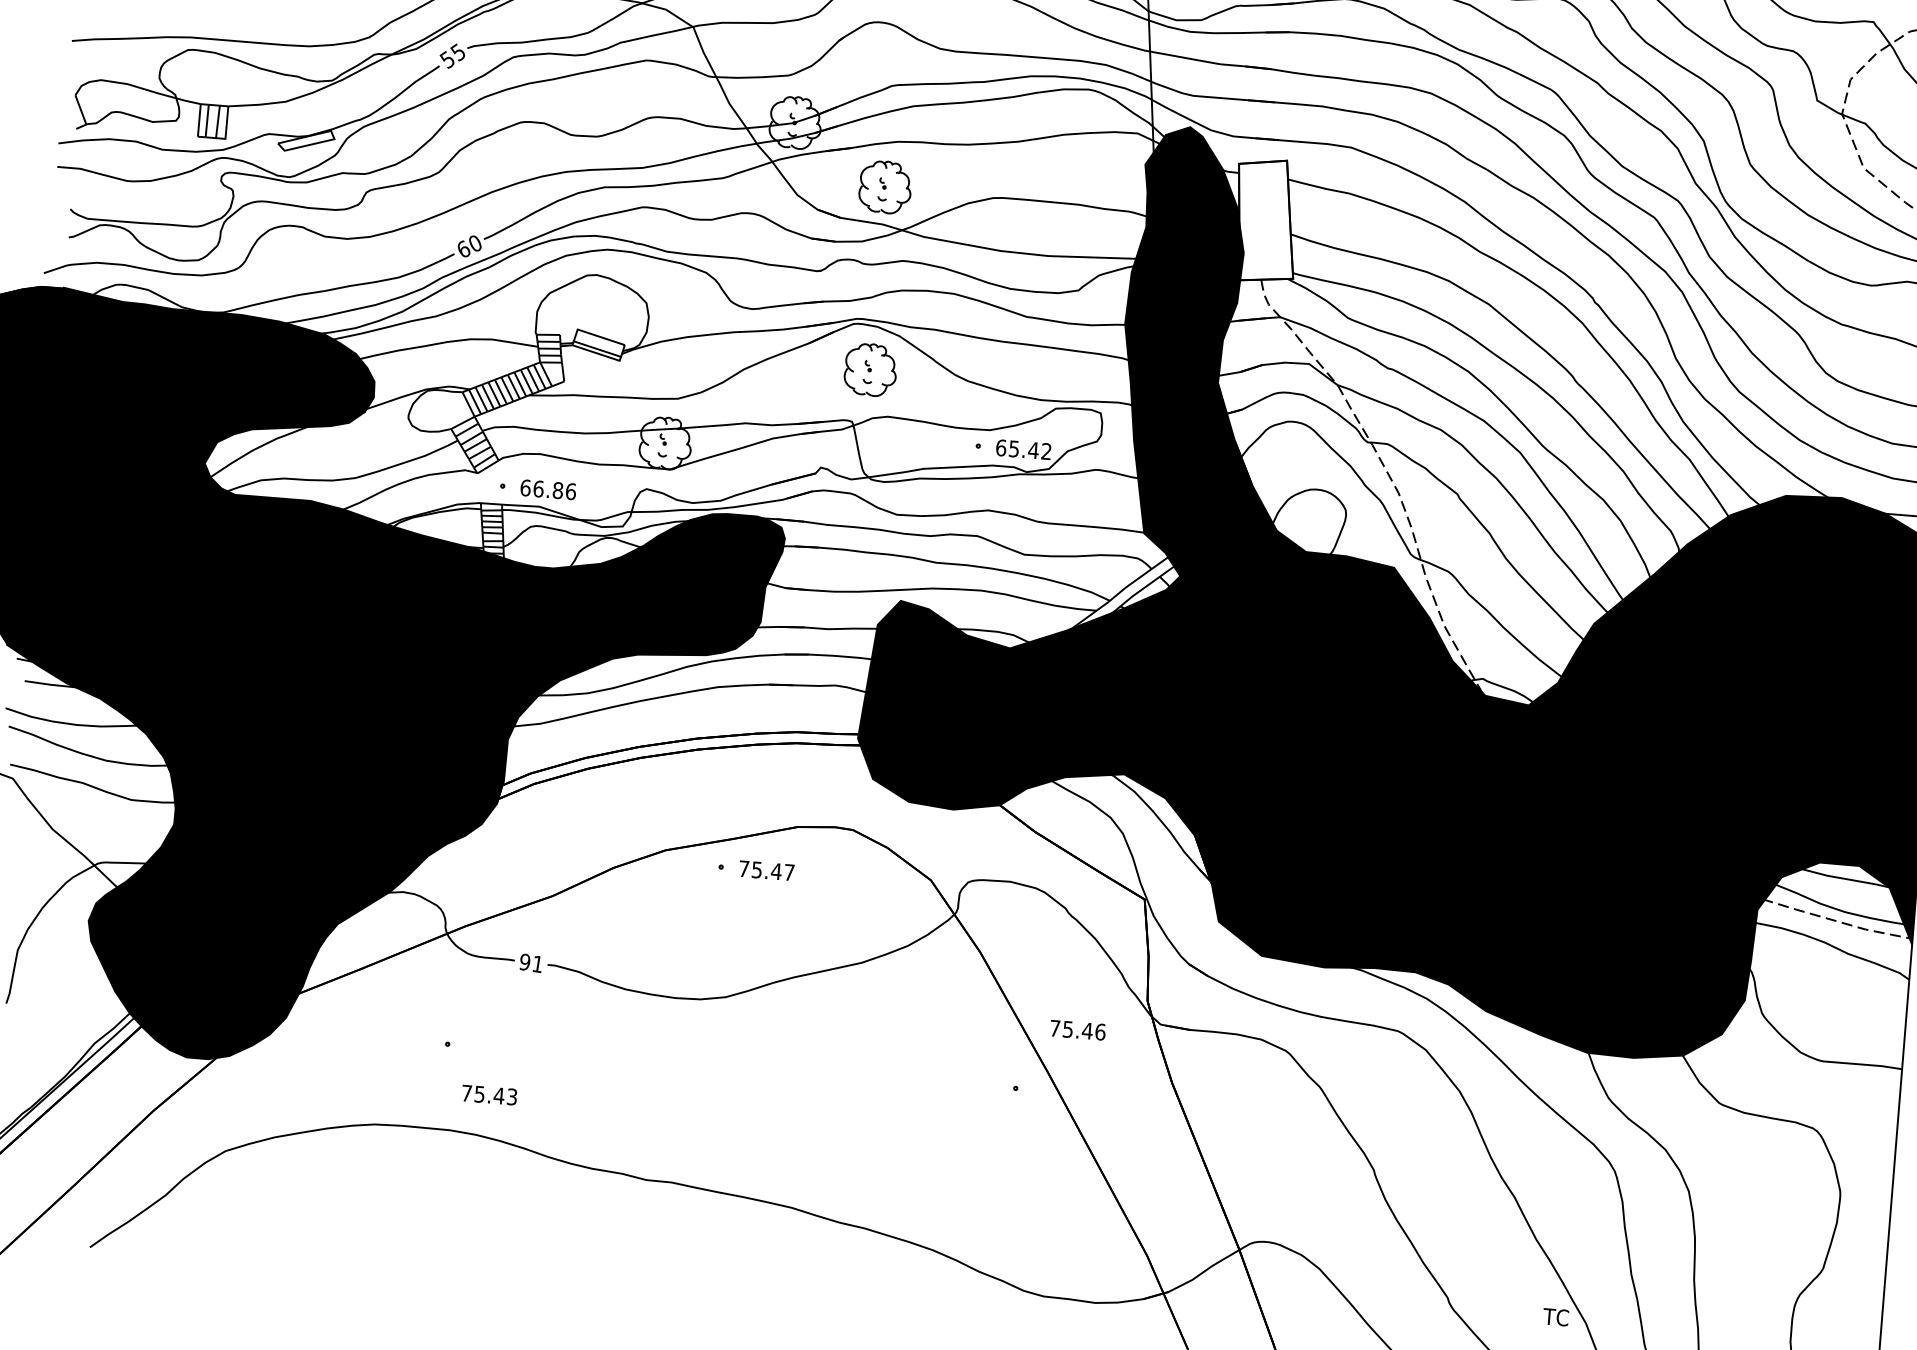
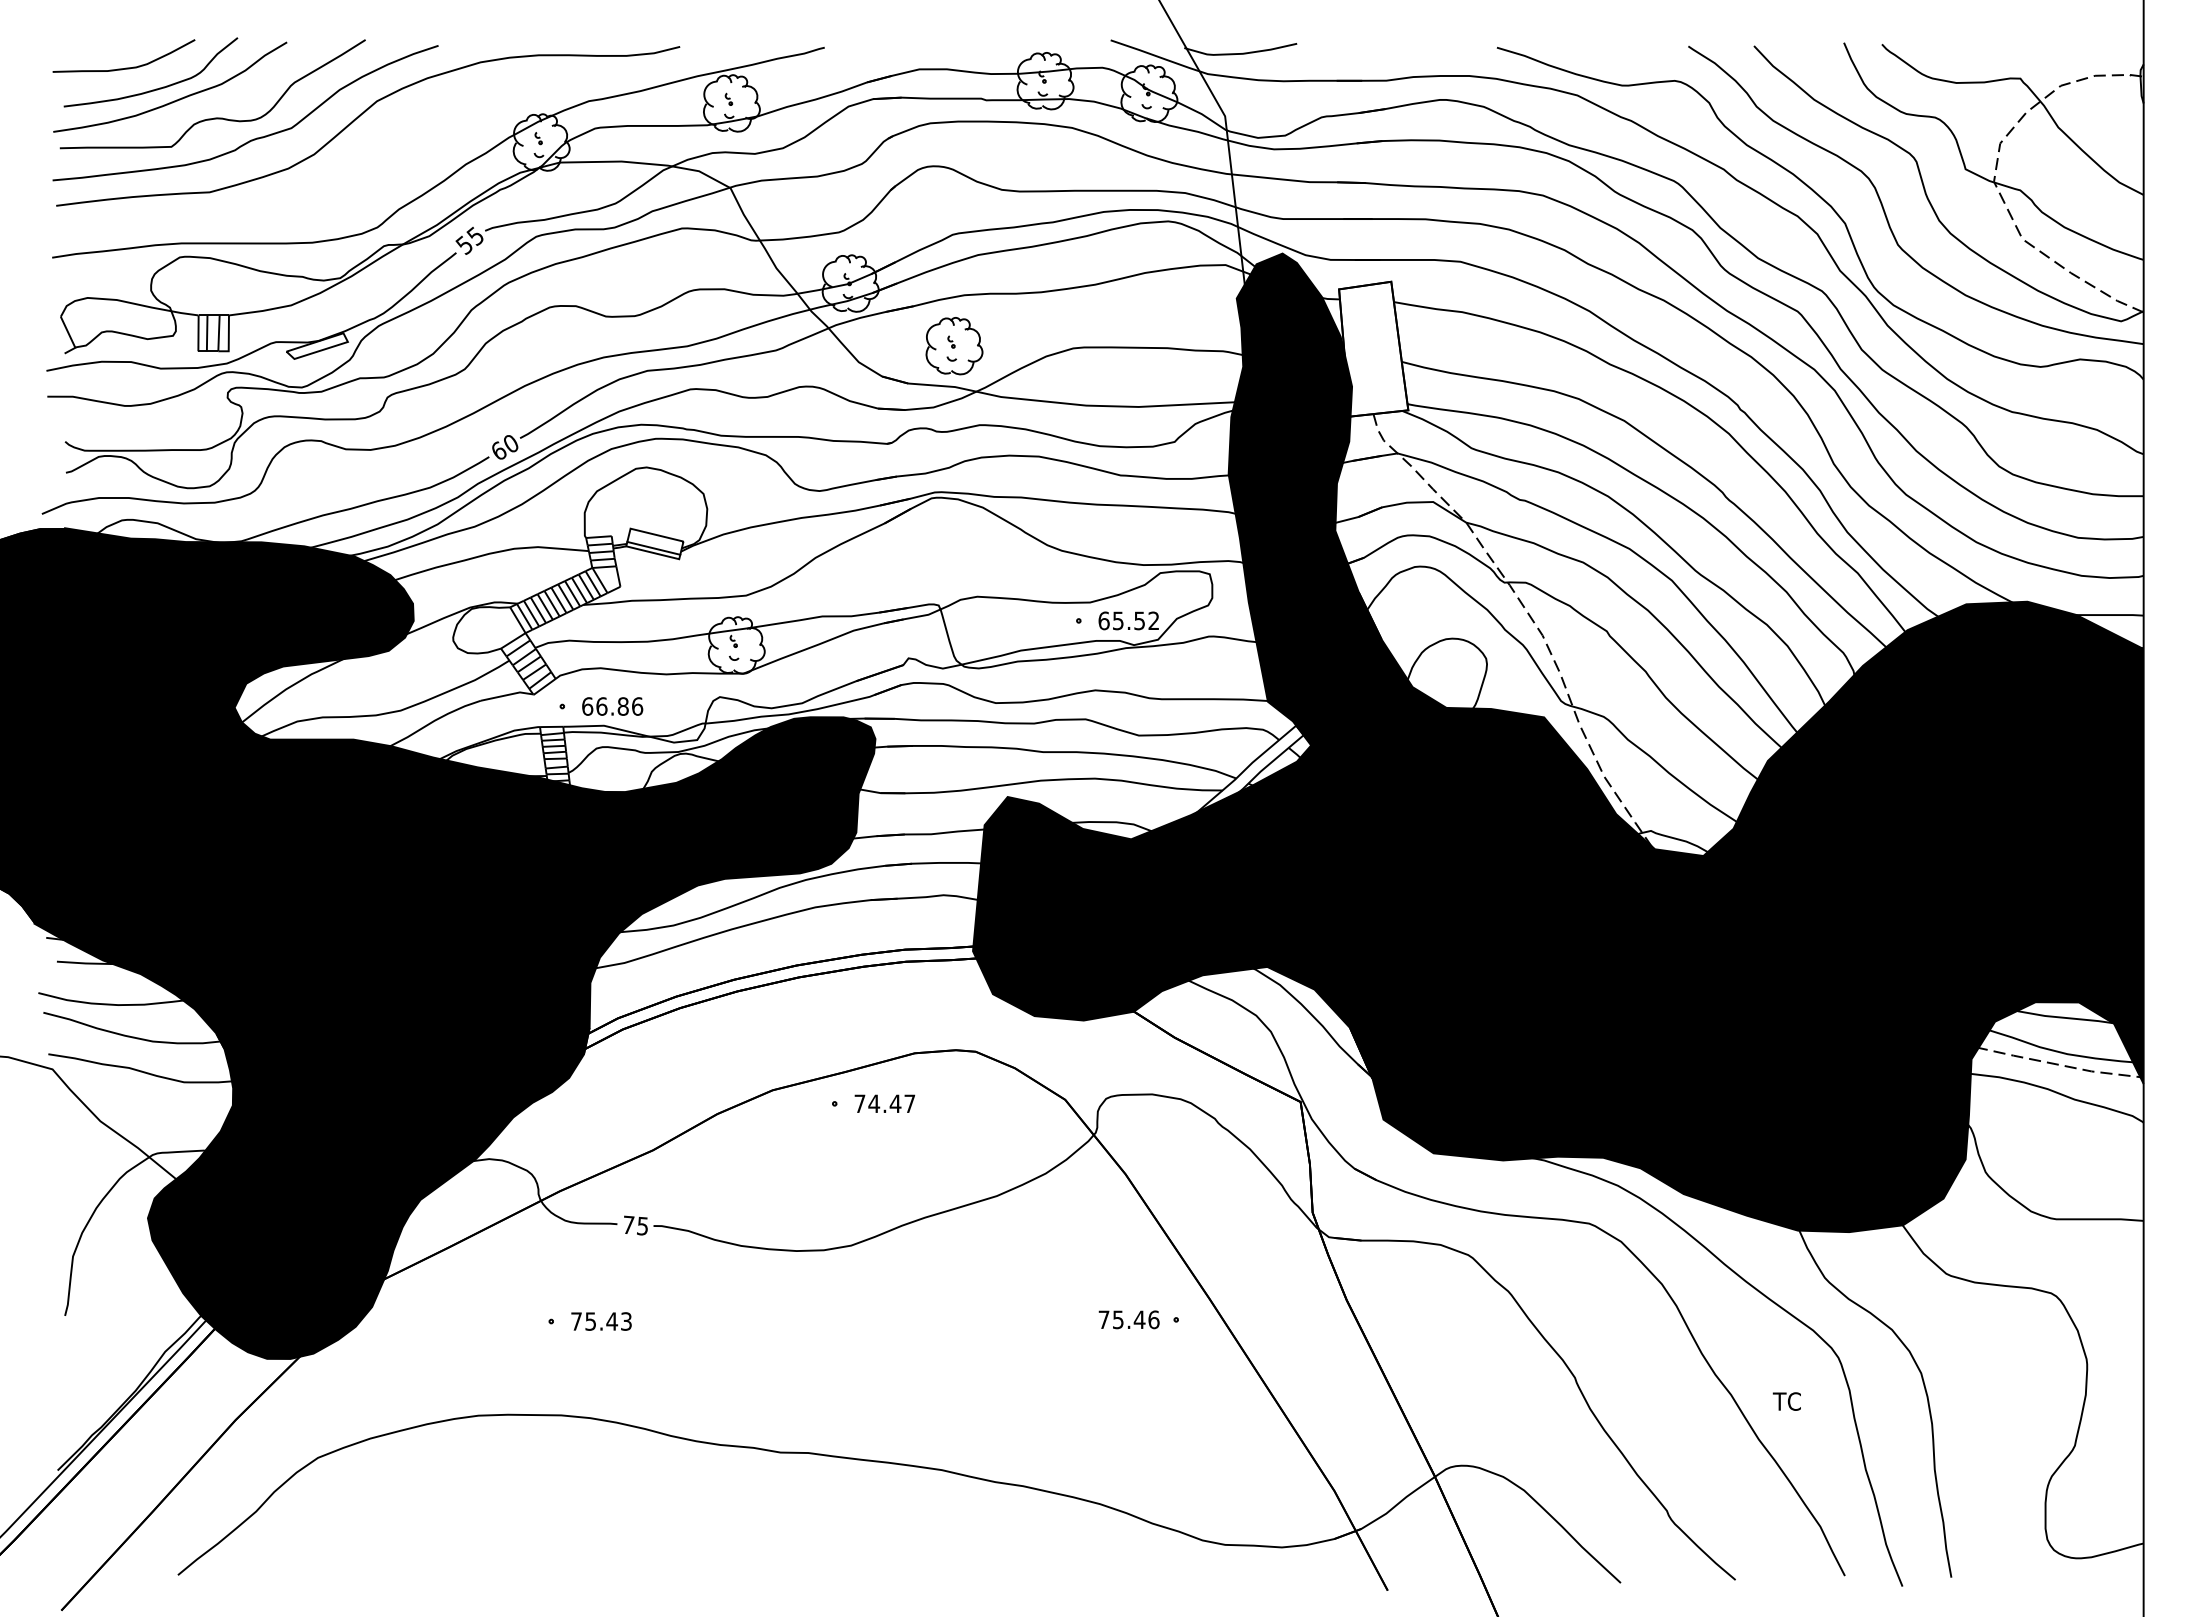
part: (870, 370) -> (954, 547), removed
text: (1033, 450) -> (1139, 620), 65.42 -> 65.52
text: (757, 869) -> (874, 1103), 75.47 -> 74.47
text: (531, 963) -> (635, 1225), 91 -> 75
text: (1077, 1029) -> (1128, 1319), moved
text: (489, 1095) -> (601, 1321), moved
text: (1555, 1317) -> (1786, 1401), moved

